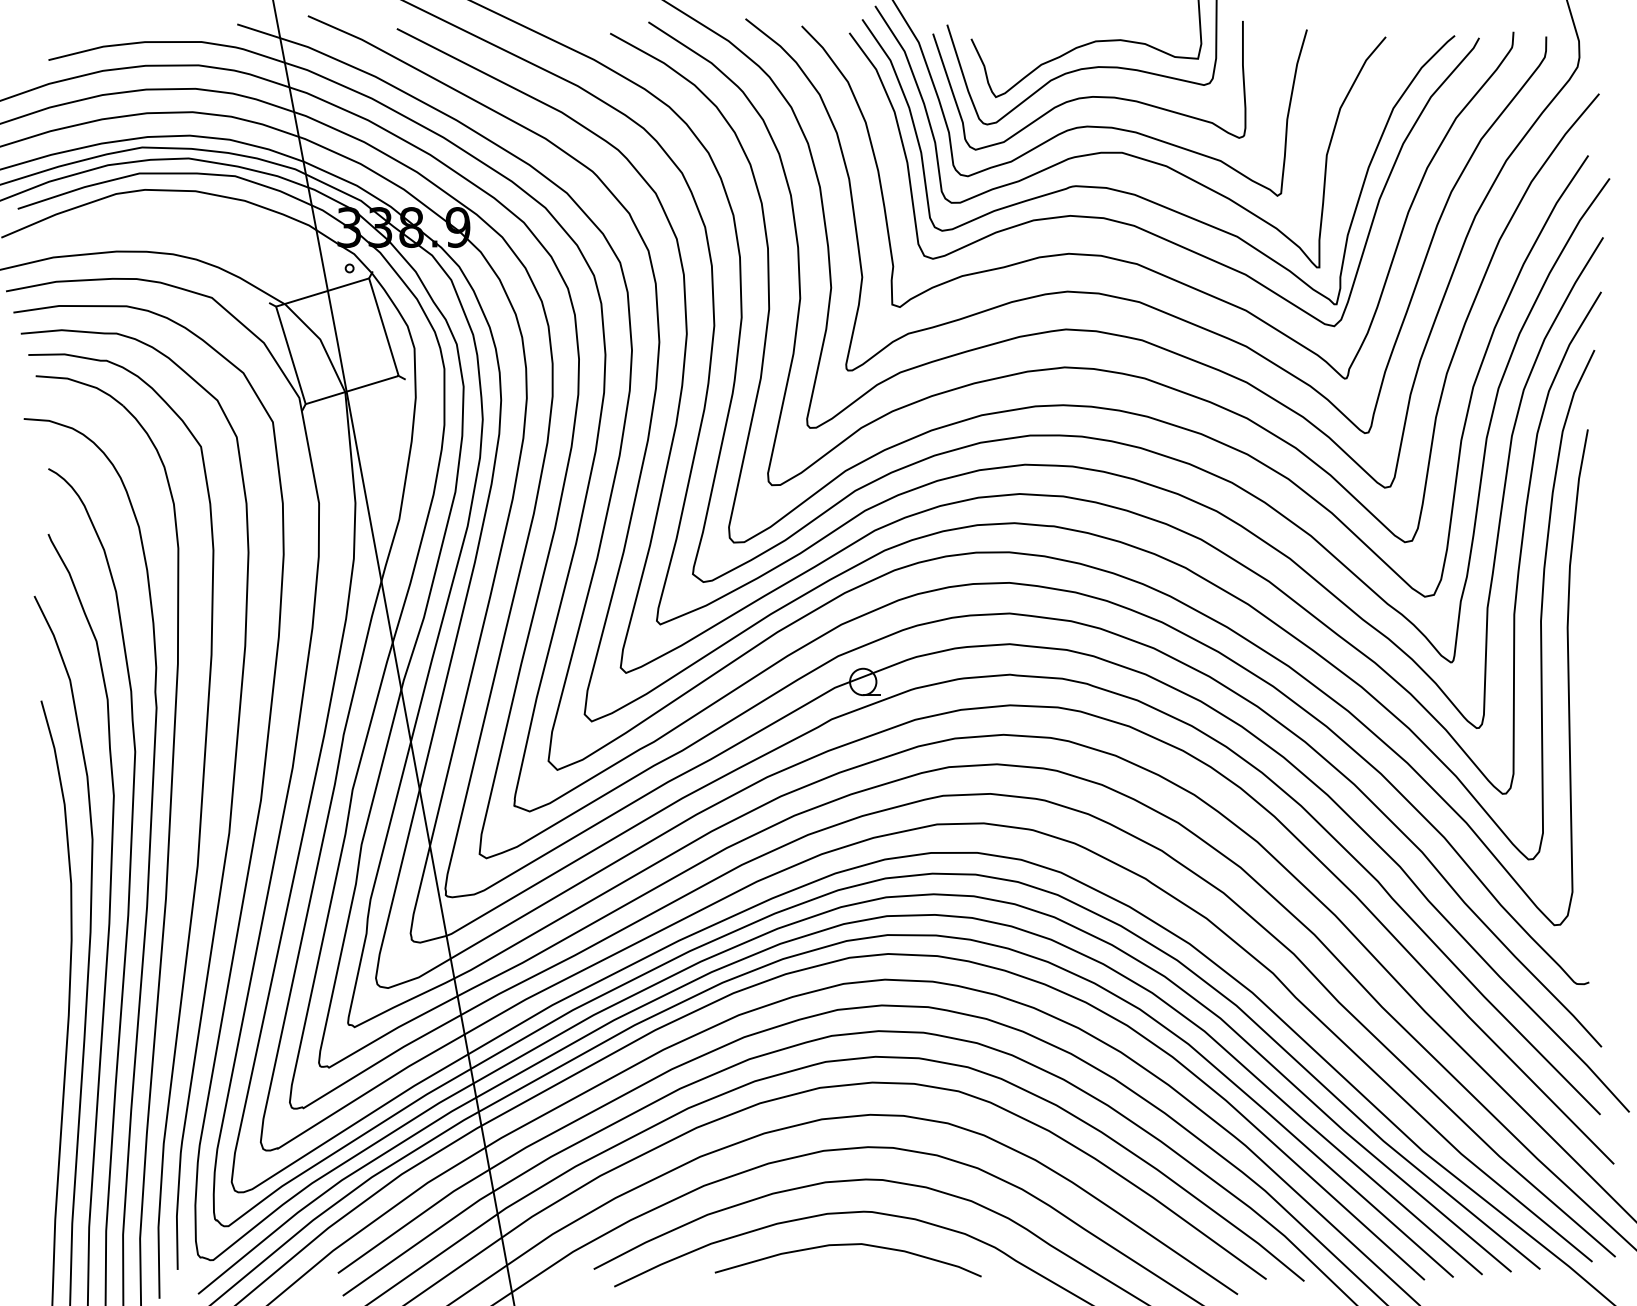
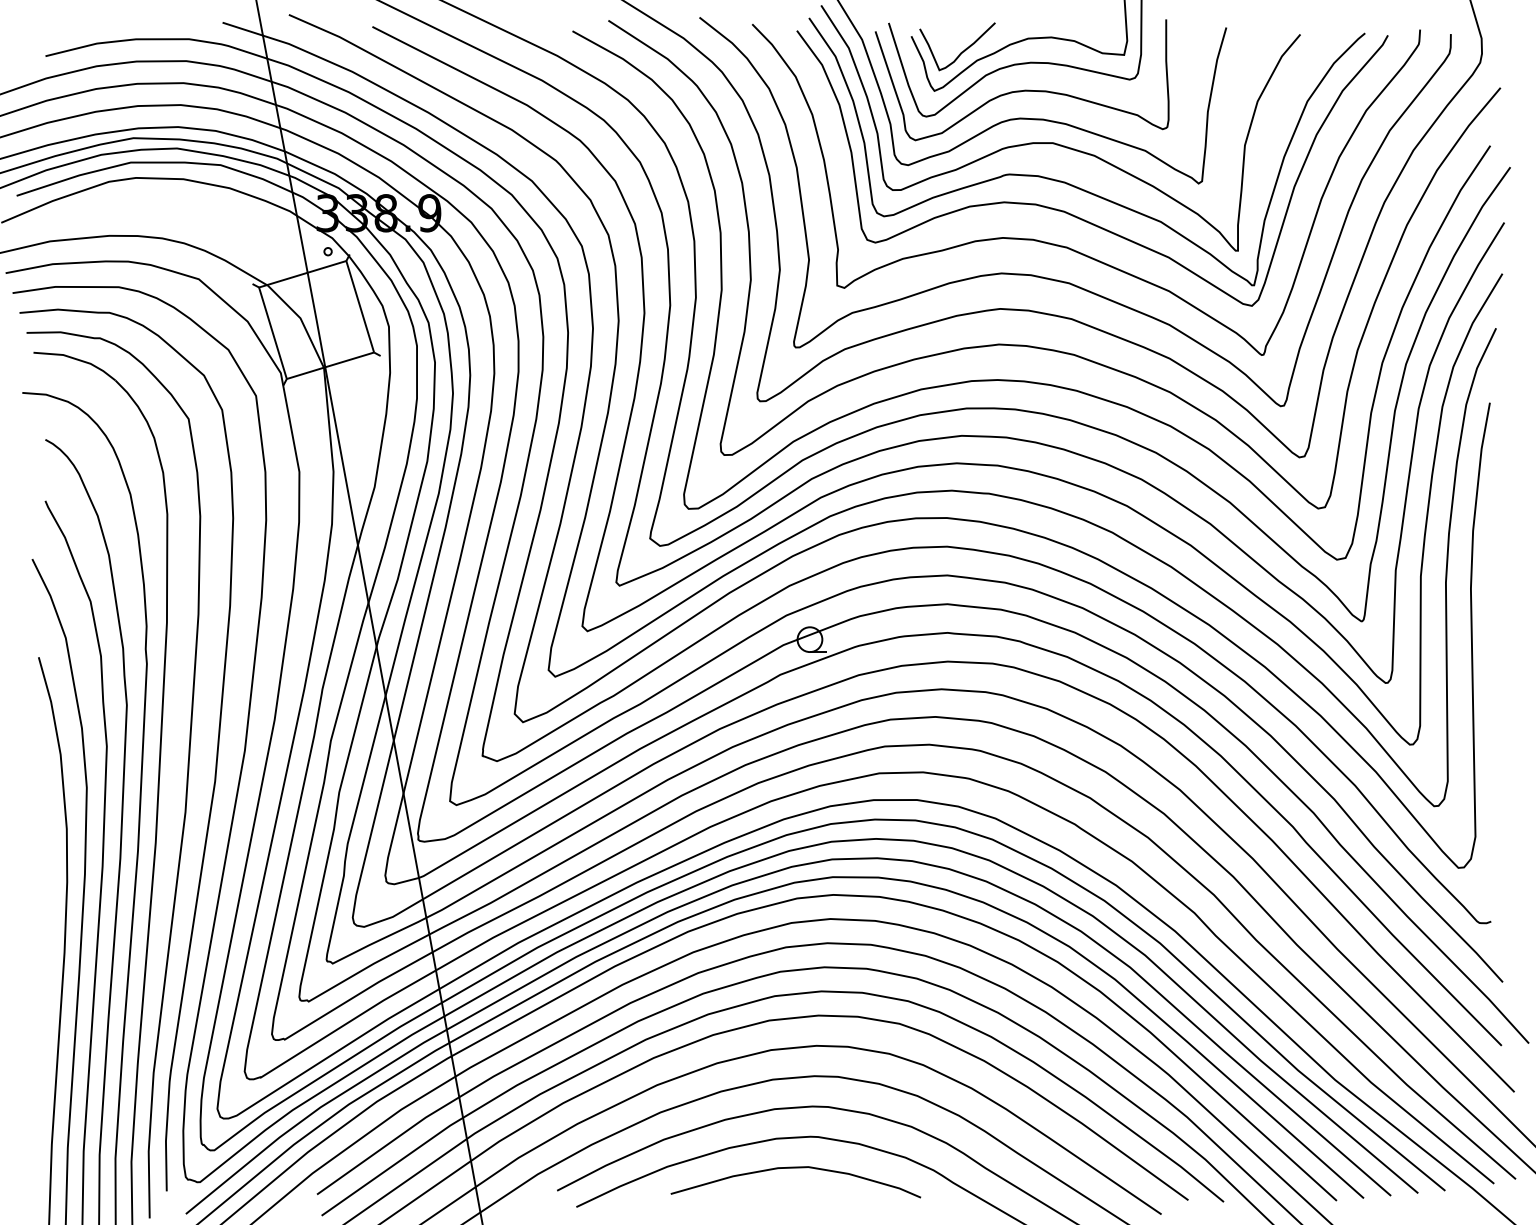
curve: (1024, 55) -> (961, 51), added

